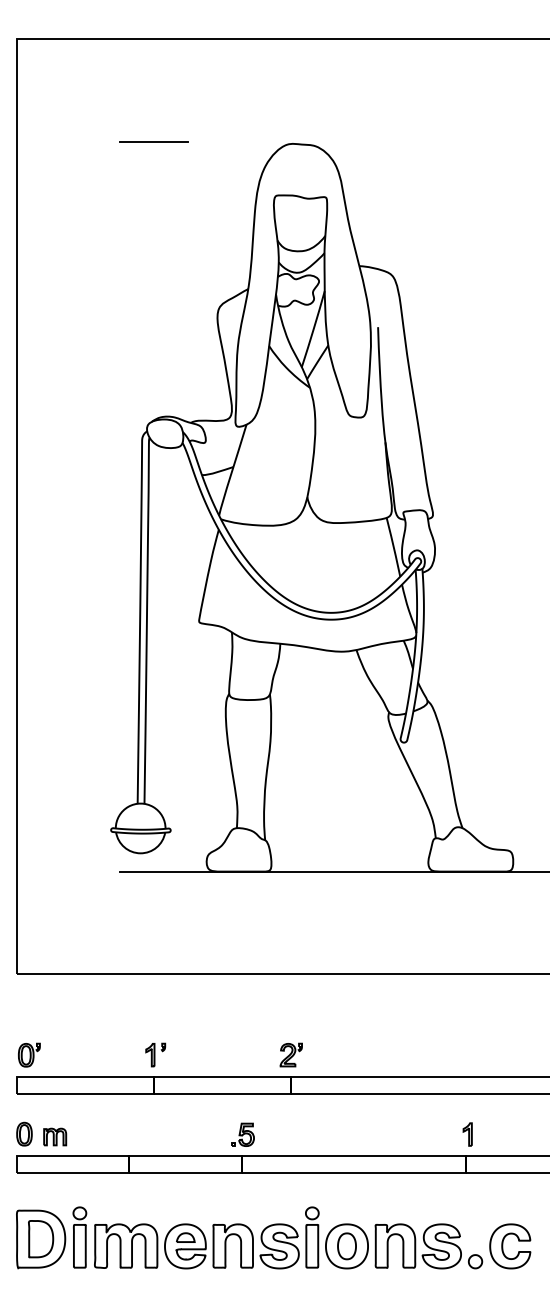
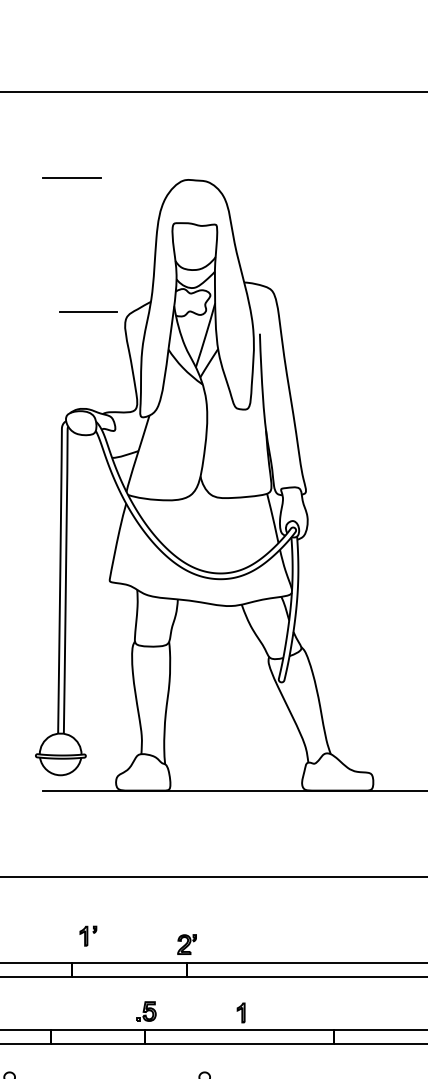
line: (173, 300) -> (88, 311), added
part: (155, 1054) -> (88, 935), moved
part: (467, 1134) -> (240, 1012), moved

